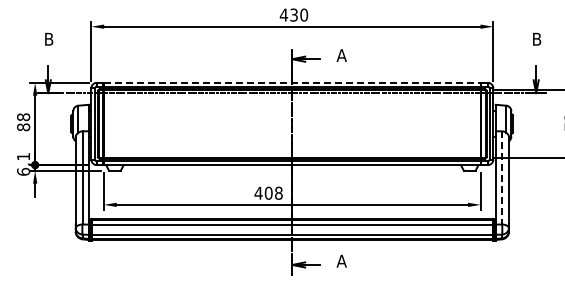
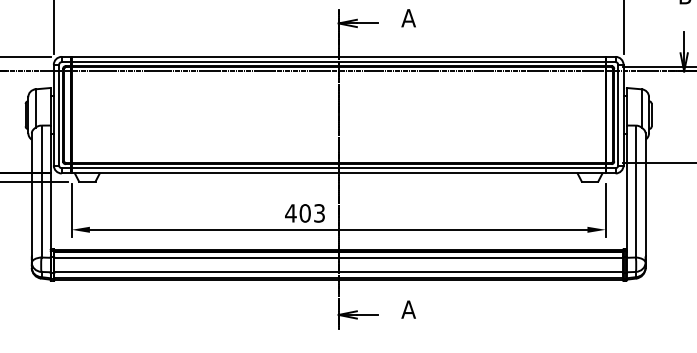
line: (292, 82) -> (338, 56), dashed -> solid
line: (502, 177) -> (636, 191), dashed -> solid
text: (278, 192) -> (319, 212), 408 -> 403

